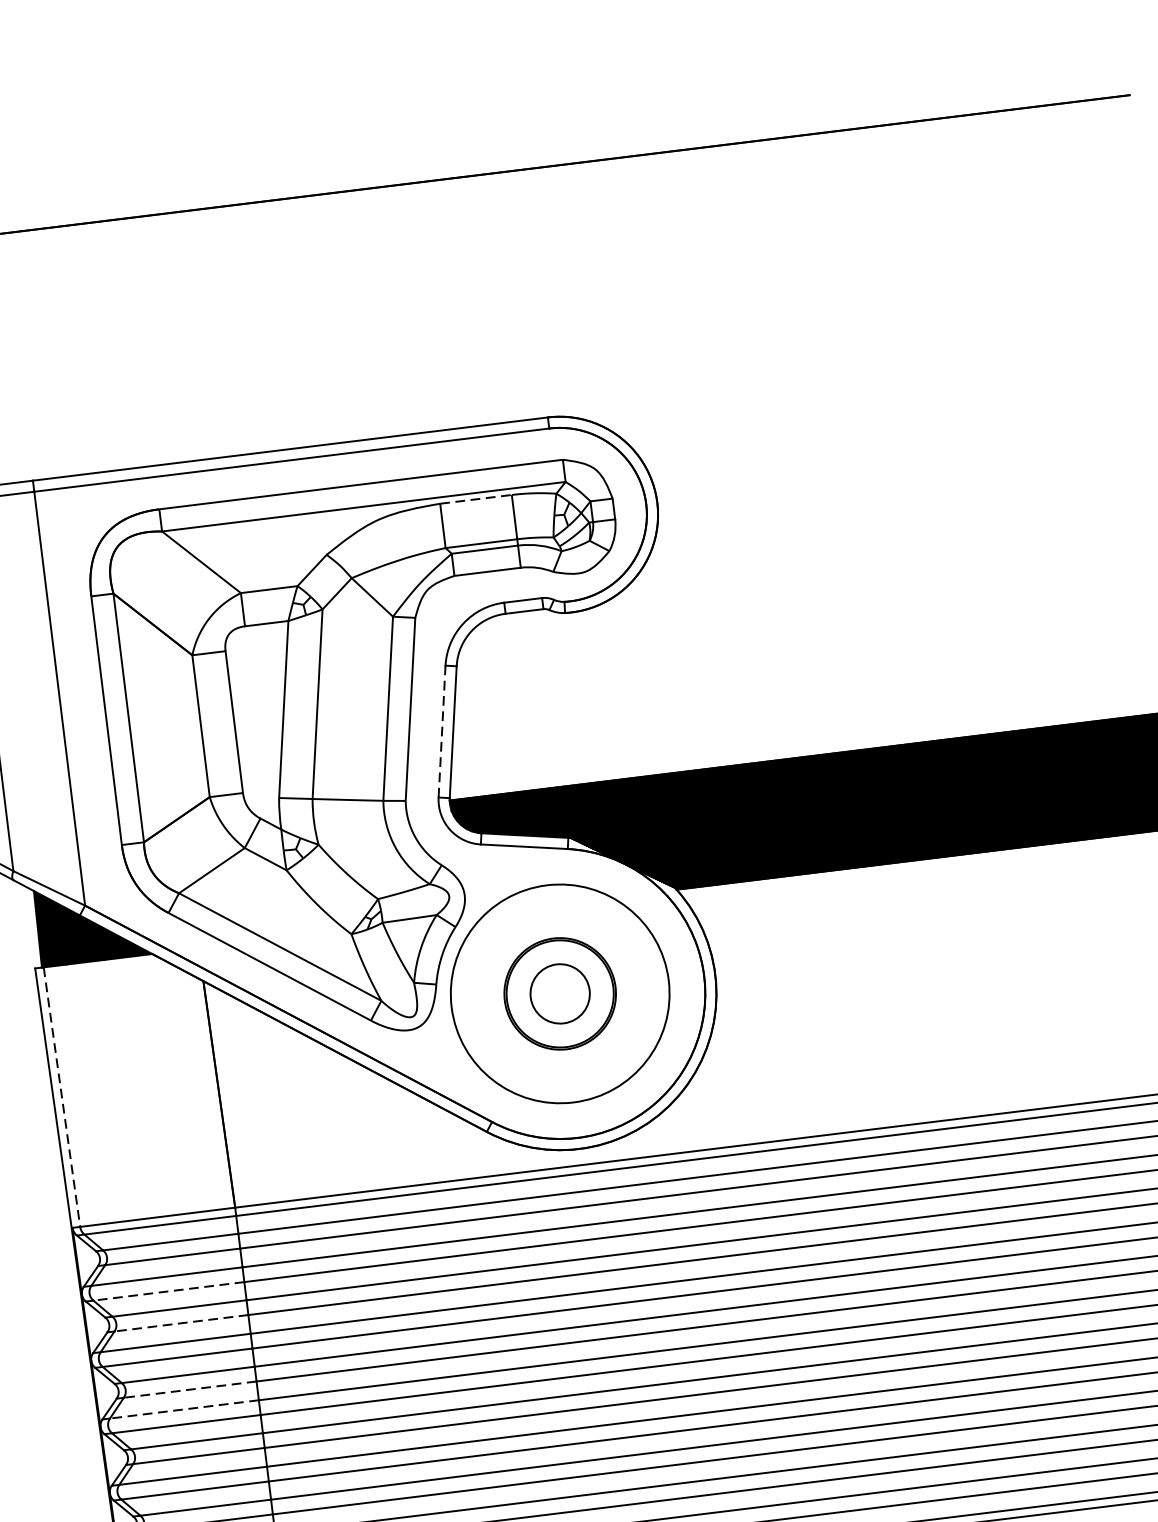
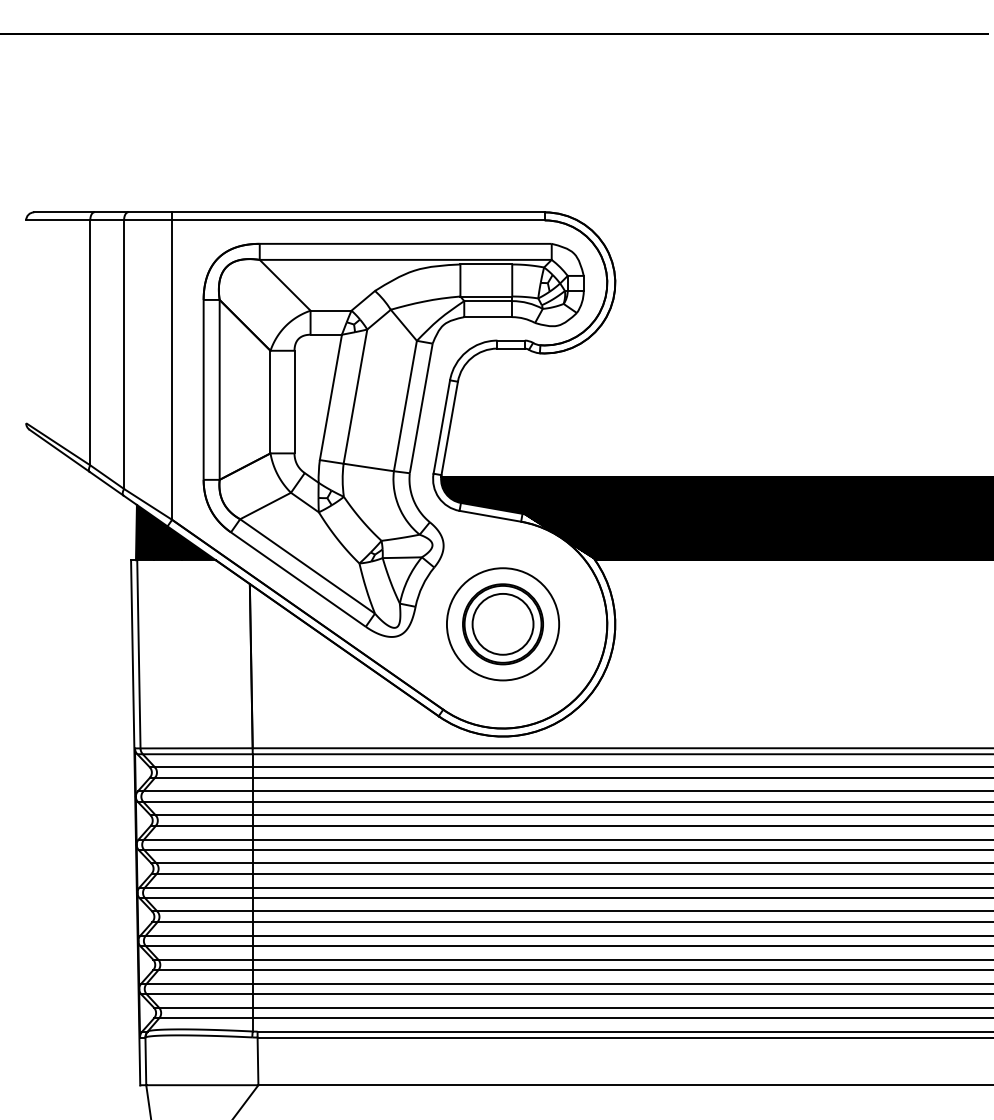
line: (476, 499) -> (486, 264), dashed -> solid
line: (441, 730) -> (441, 426), dashed -> solid
circle: (559, 992) -> (502, 623), size x1.43
circle: (559, 994) -> (502, 624), size x0.71
line: (61, 1097) -> (138, 654), dashed -> solid
line: (169, 1291) -> (198, 802), dashed -> solid
line: (180, 1322) -> (203, 825), dashed -> solid
line: (190, 1390) -> (204, 874), dashed -> solid
line: (183, 1409) -> (198, 887), dashed -> solid

